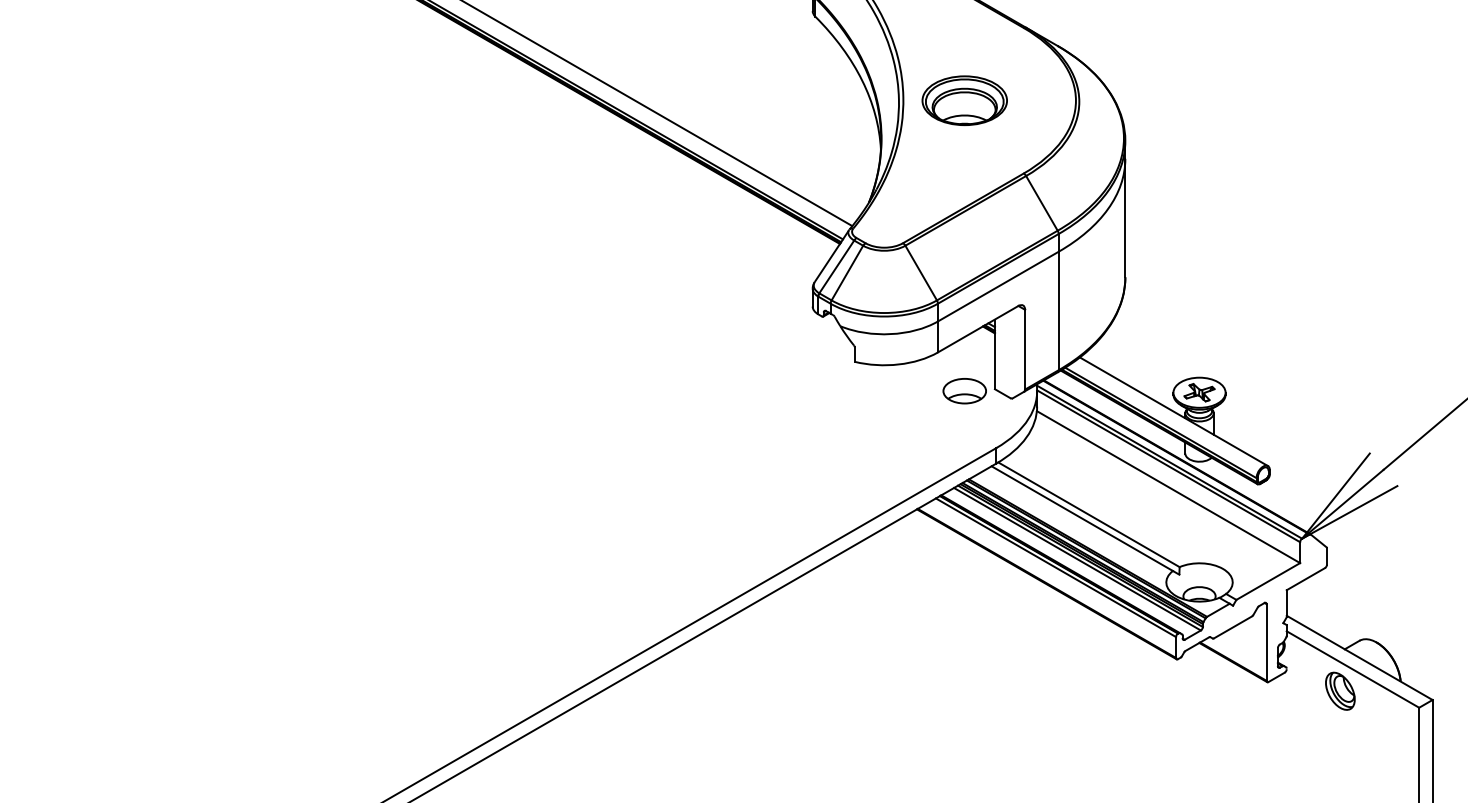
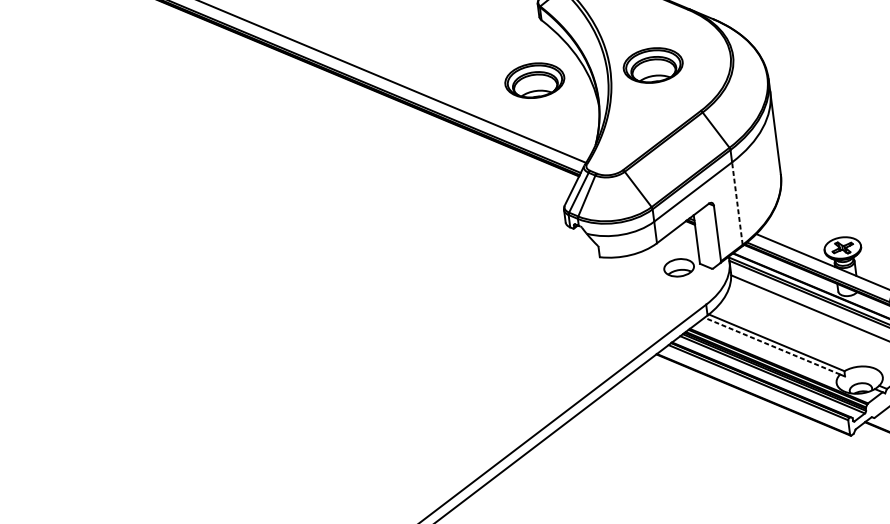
part: (794, 100) -> (534, 80), added
line: (1058, 310) -> (737, 203), solid -> dashed
line: (1082, 518) -> (772, 346), solid -> dashed

